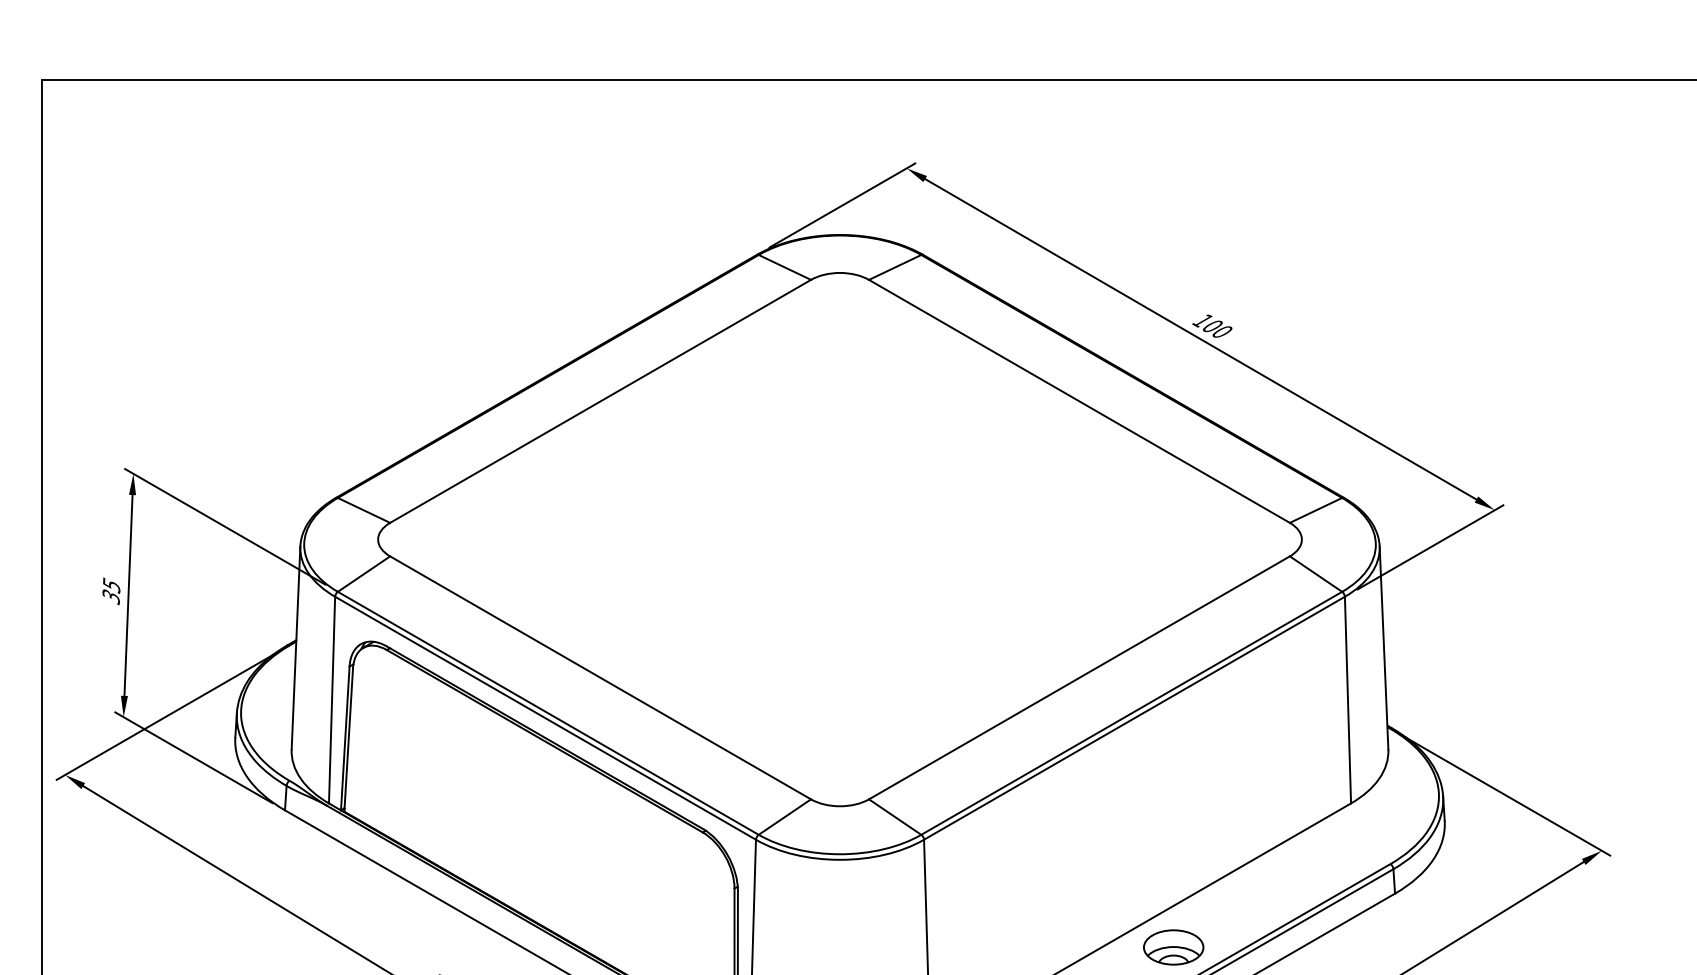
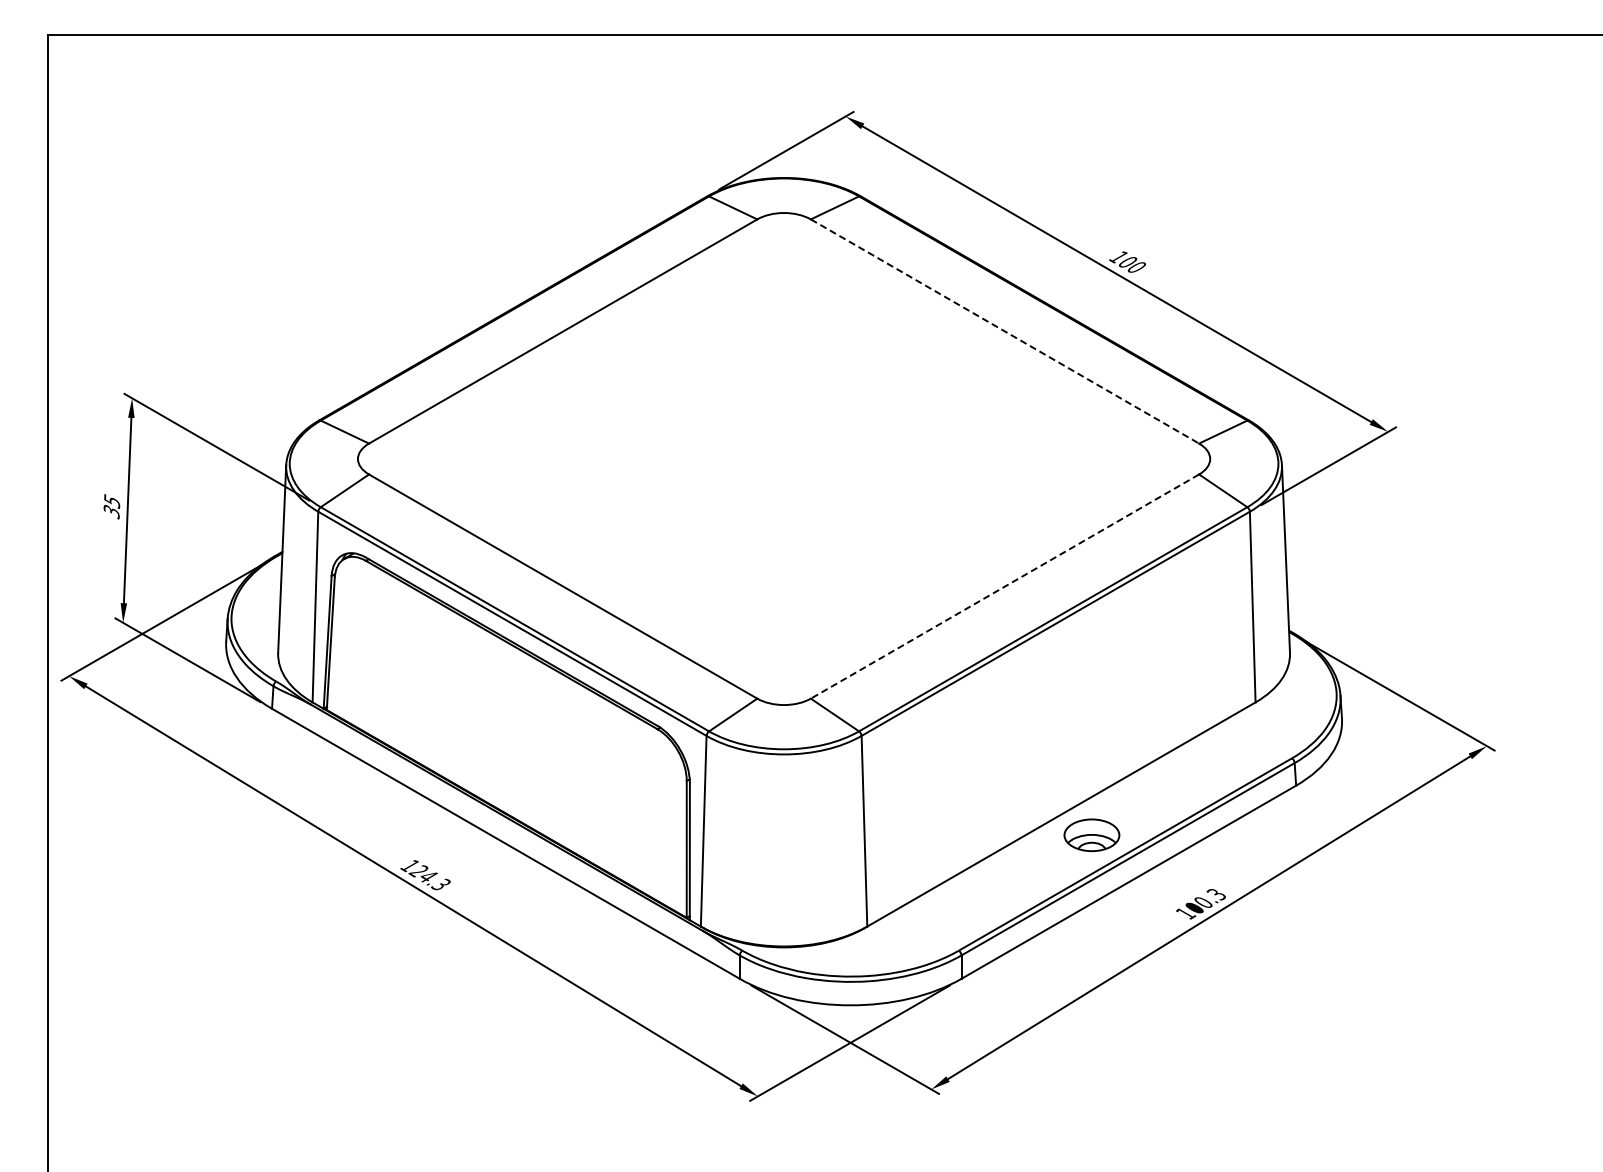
line: (1080, 401) -> (1005, 331), solid -> dashed
line: (1078, 677) -> (1004, 586), solid -> dashed

